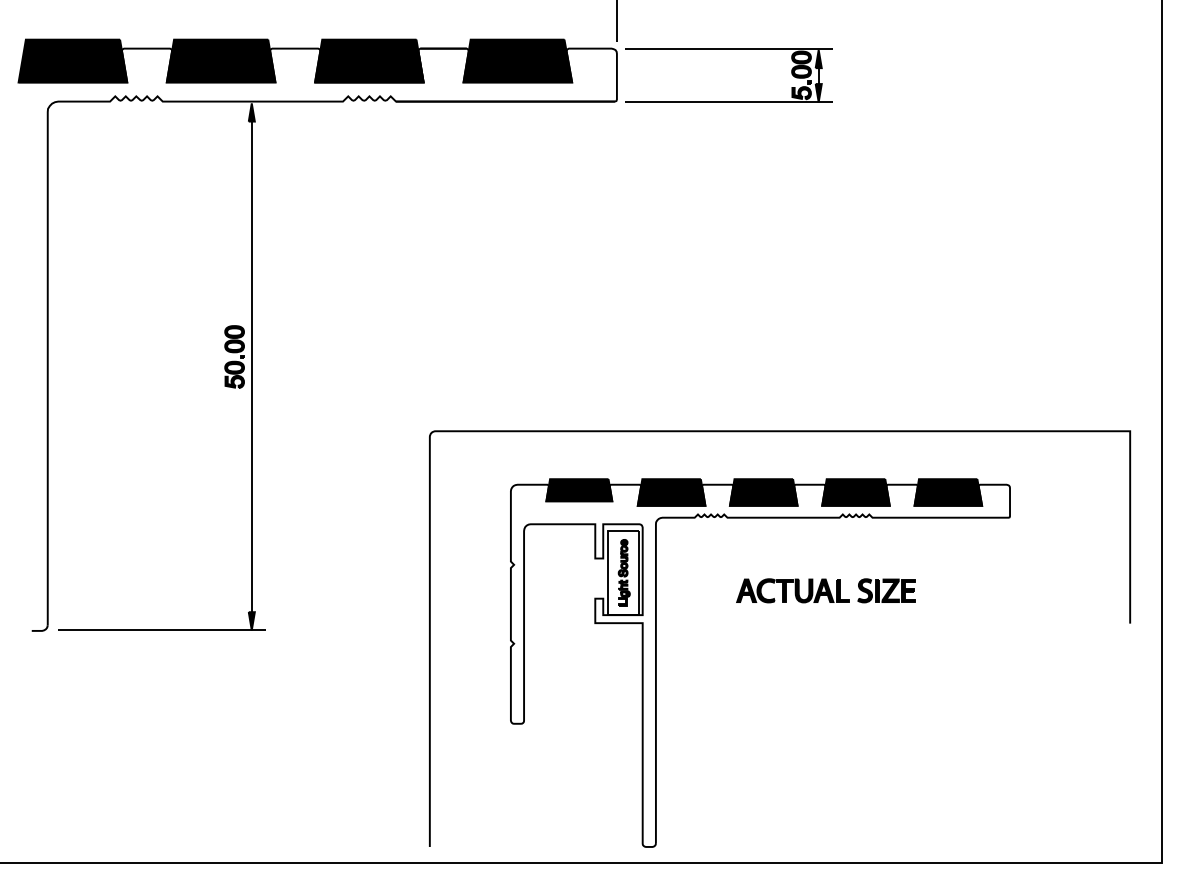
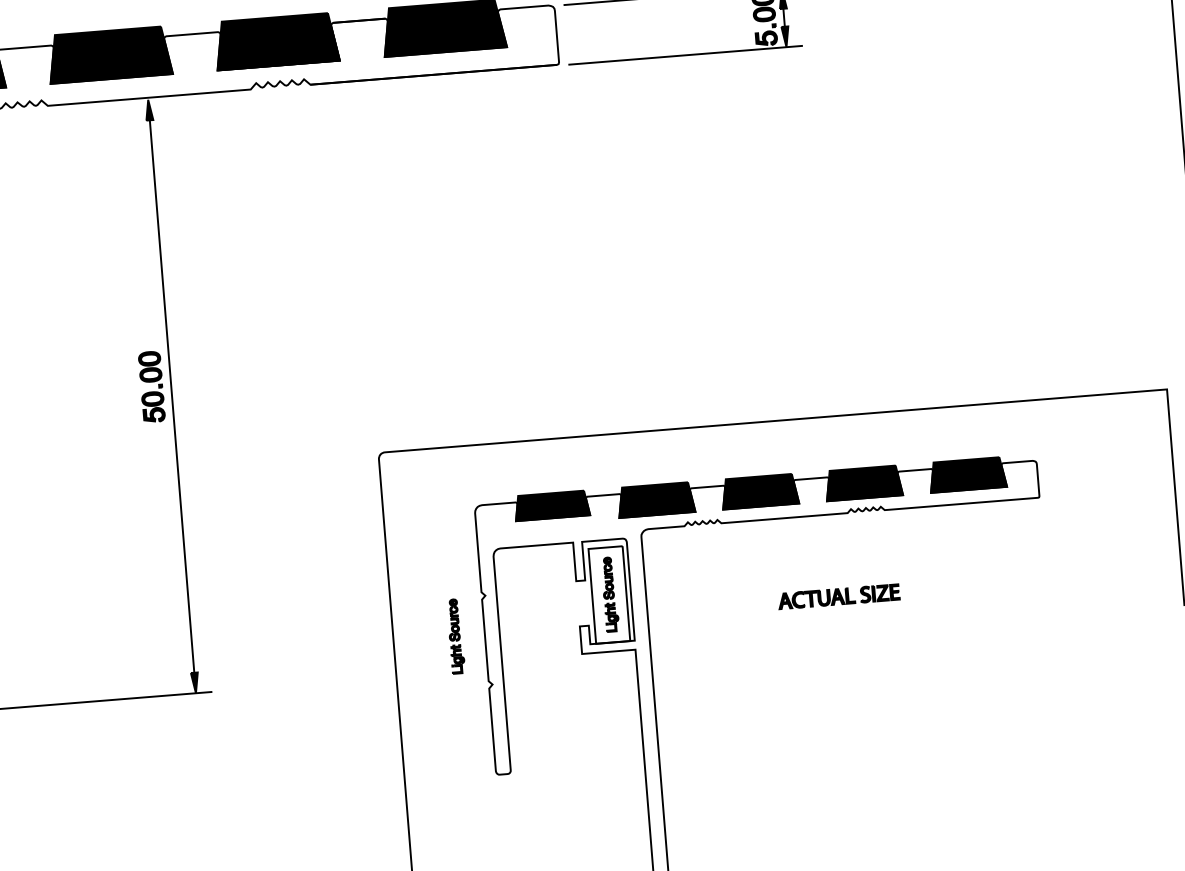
part: (825, 590) -> (838, 596), size x0.6
part: (484, 598) -> (455, 636), added

